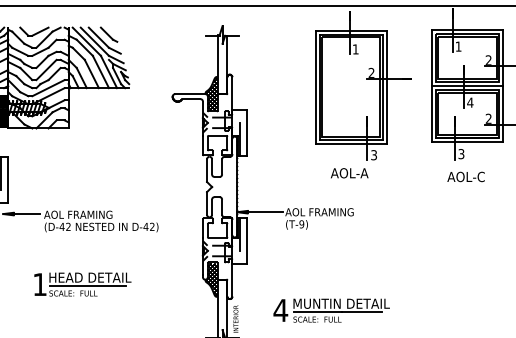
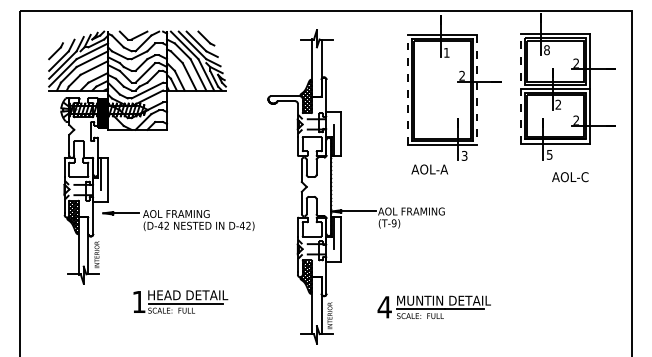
text: (458, 47) -> (546, 50), 1 -> 8
line: (431, 86) -> (520, 88), solid -> dashed
line: (315, 87) -> (407, 89), solid -> dashed
line: (387, 87) -> (477, 89), solid -> dashed
text: (470, 102) -> (558, 104), 4 -> 2
text: (461, 152) -> (549, 153), 3 -> 5
text: (349, 173) -> (429, 169), moved
text: (466, 177) -> (570, 177), moved
part: (82, 284) -> (180, 301), moved
part: (330, 310) -> (433, 307), moved

